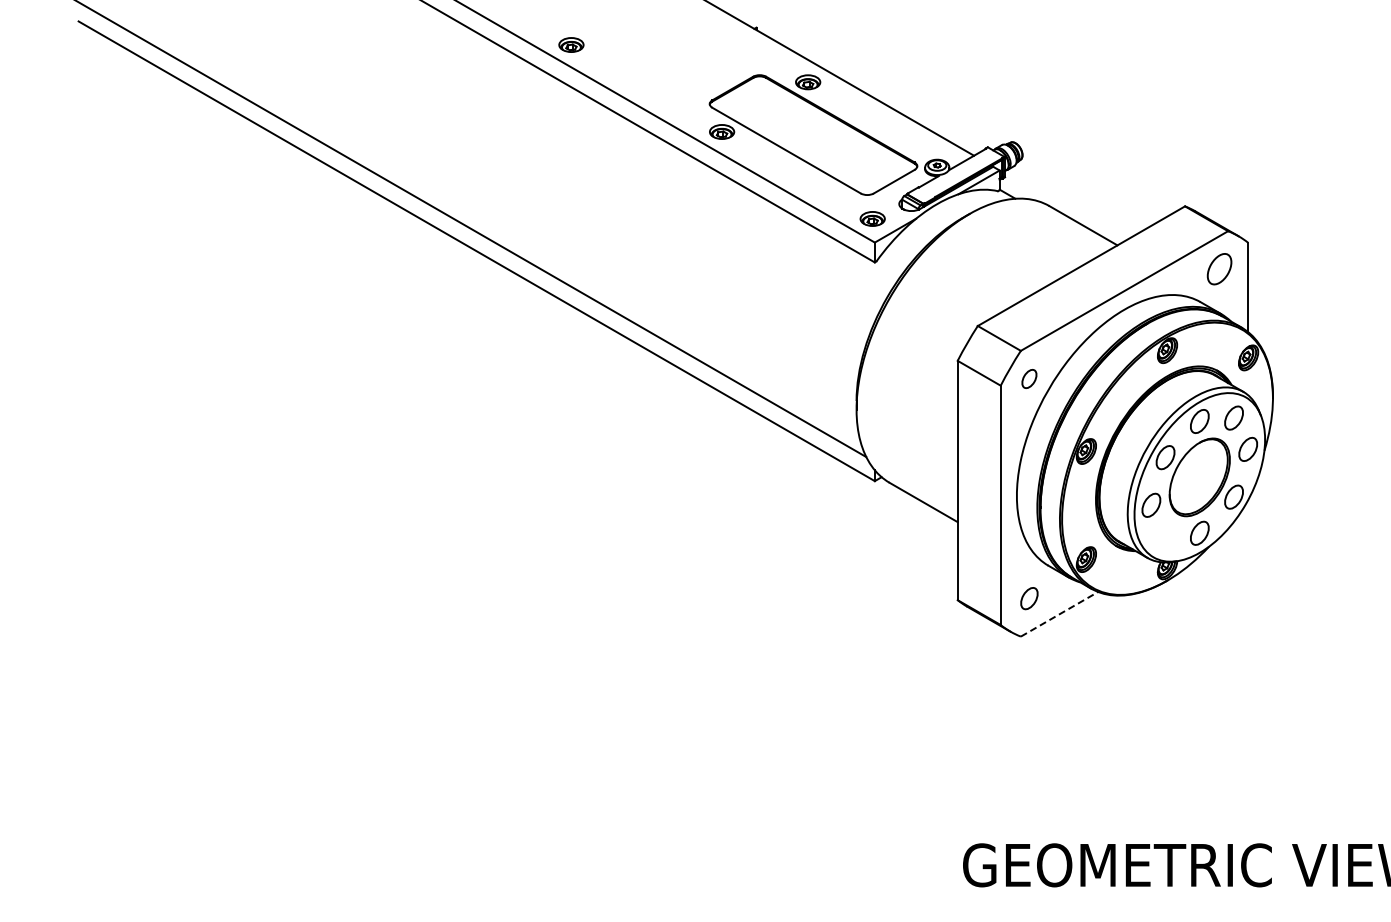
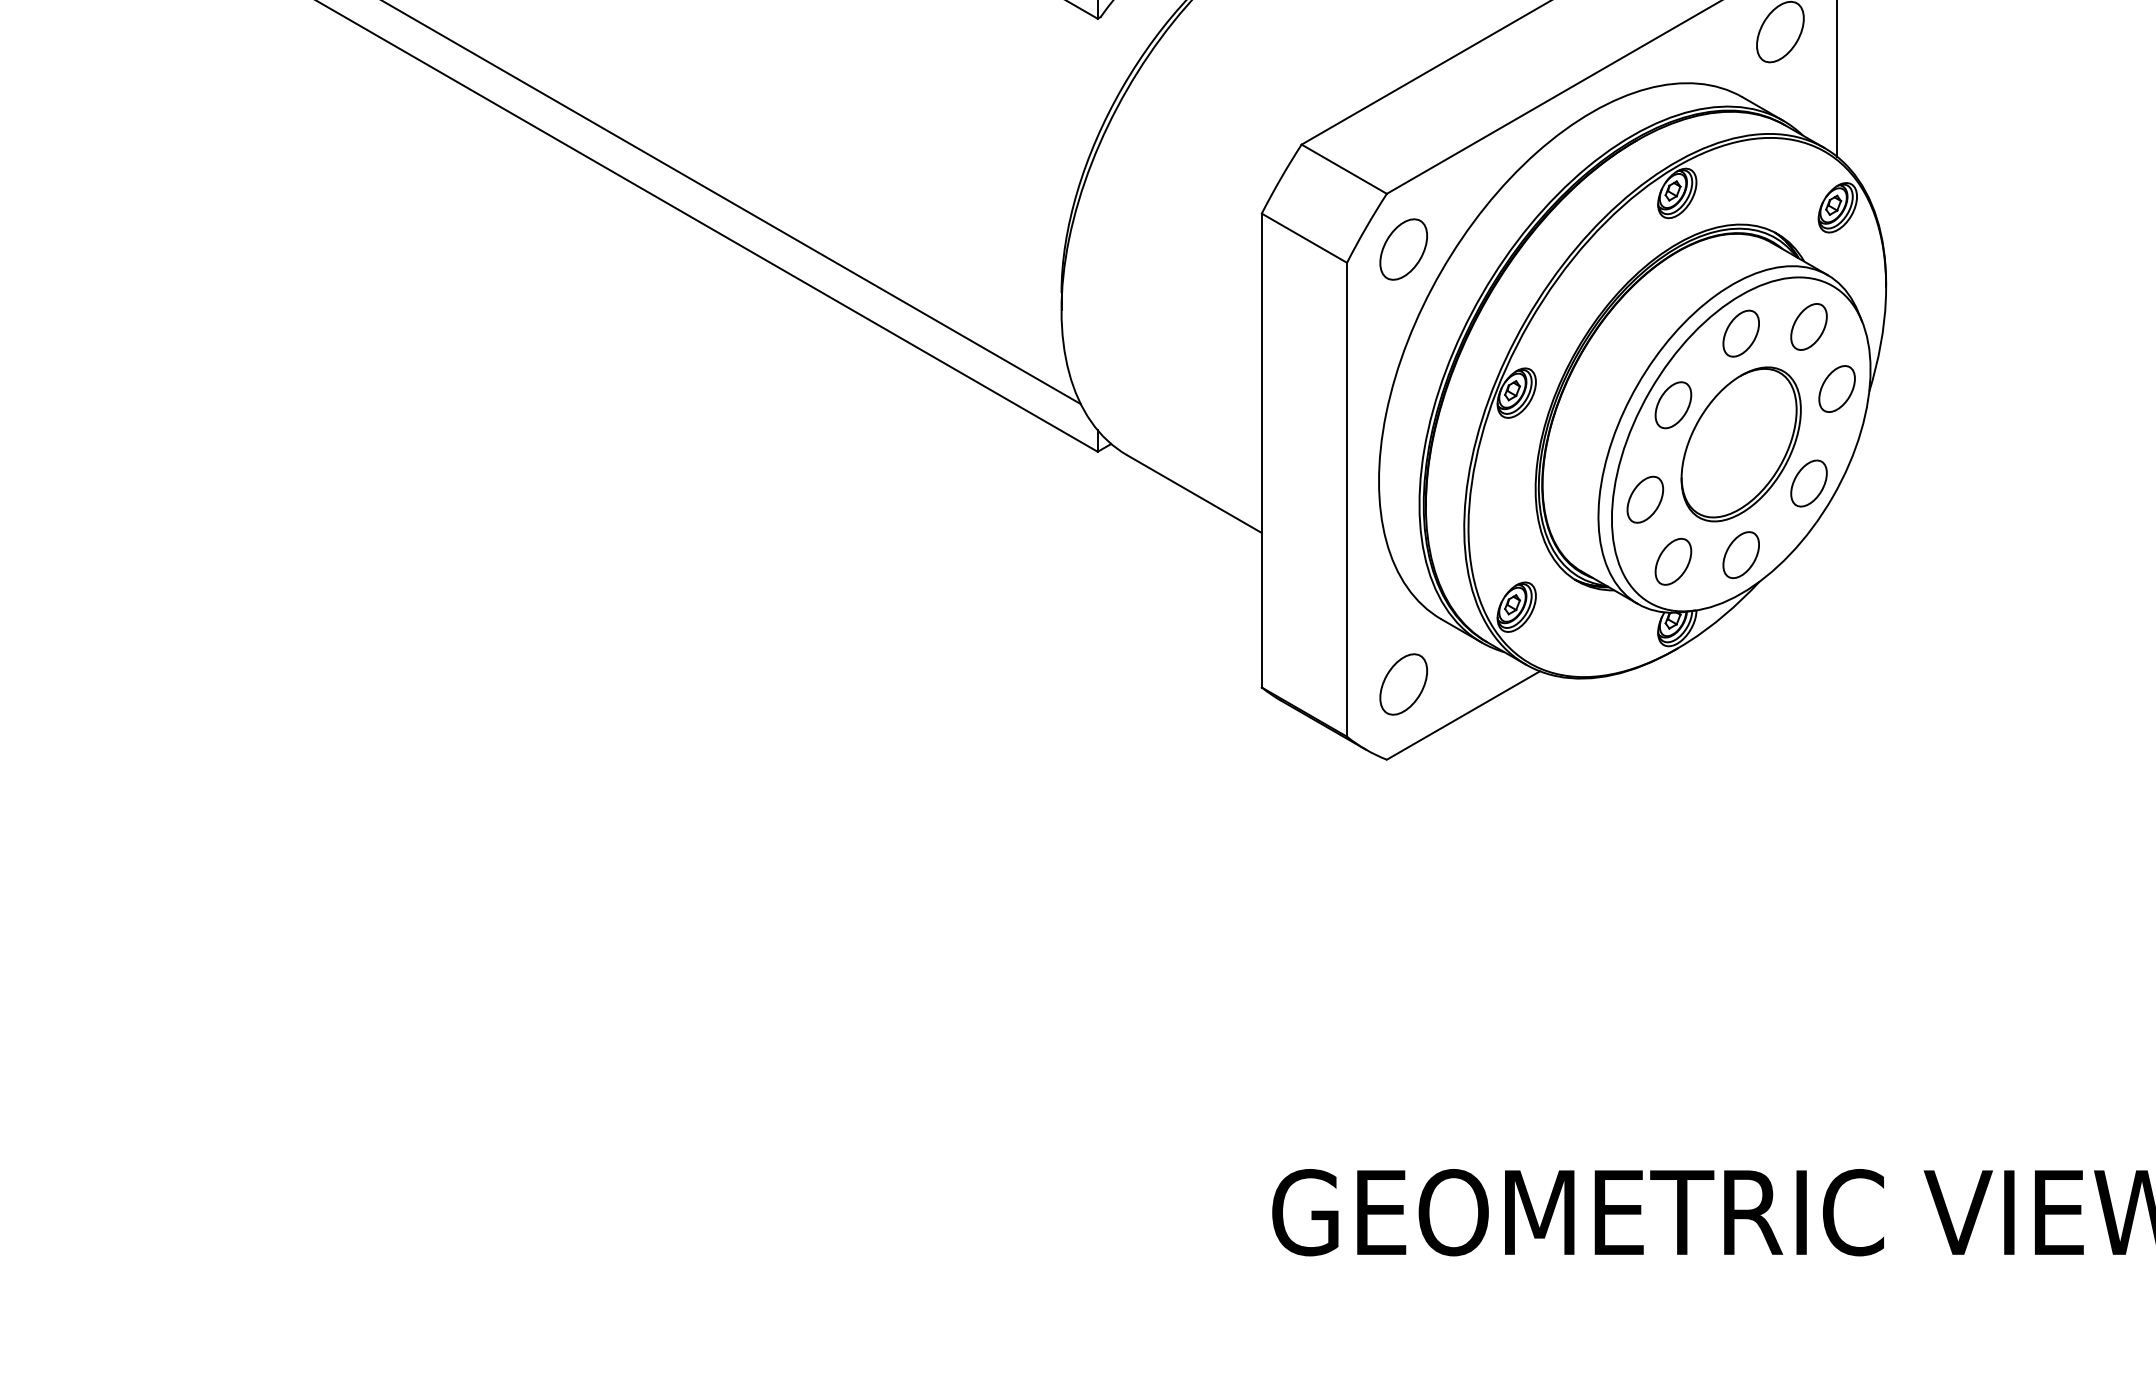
part: (1029, 378) -> (1403, 248), size x1.67
part: (1165, 536) -> (1673, 561), added
part: (1029, 598) -> (1403, 684), size x1.43
line: (1059, 614) -> (1463, 715), dashed -> solid

